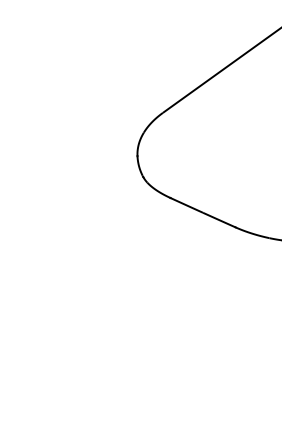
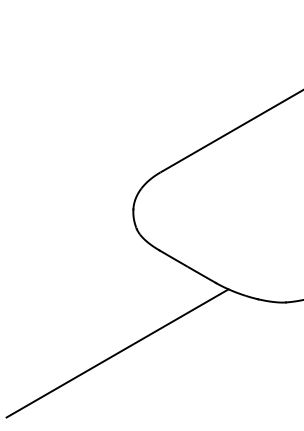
line: (135, 315) -> (117, 353), added

